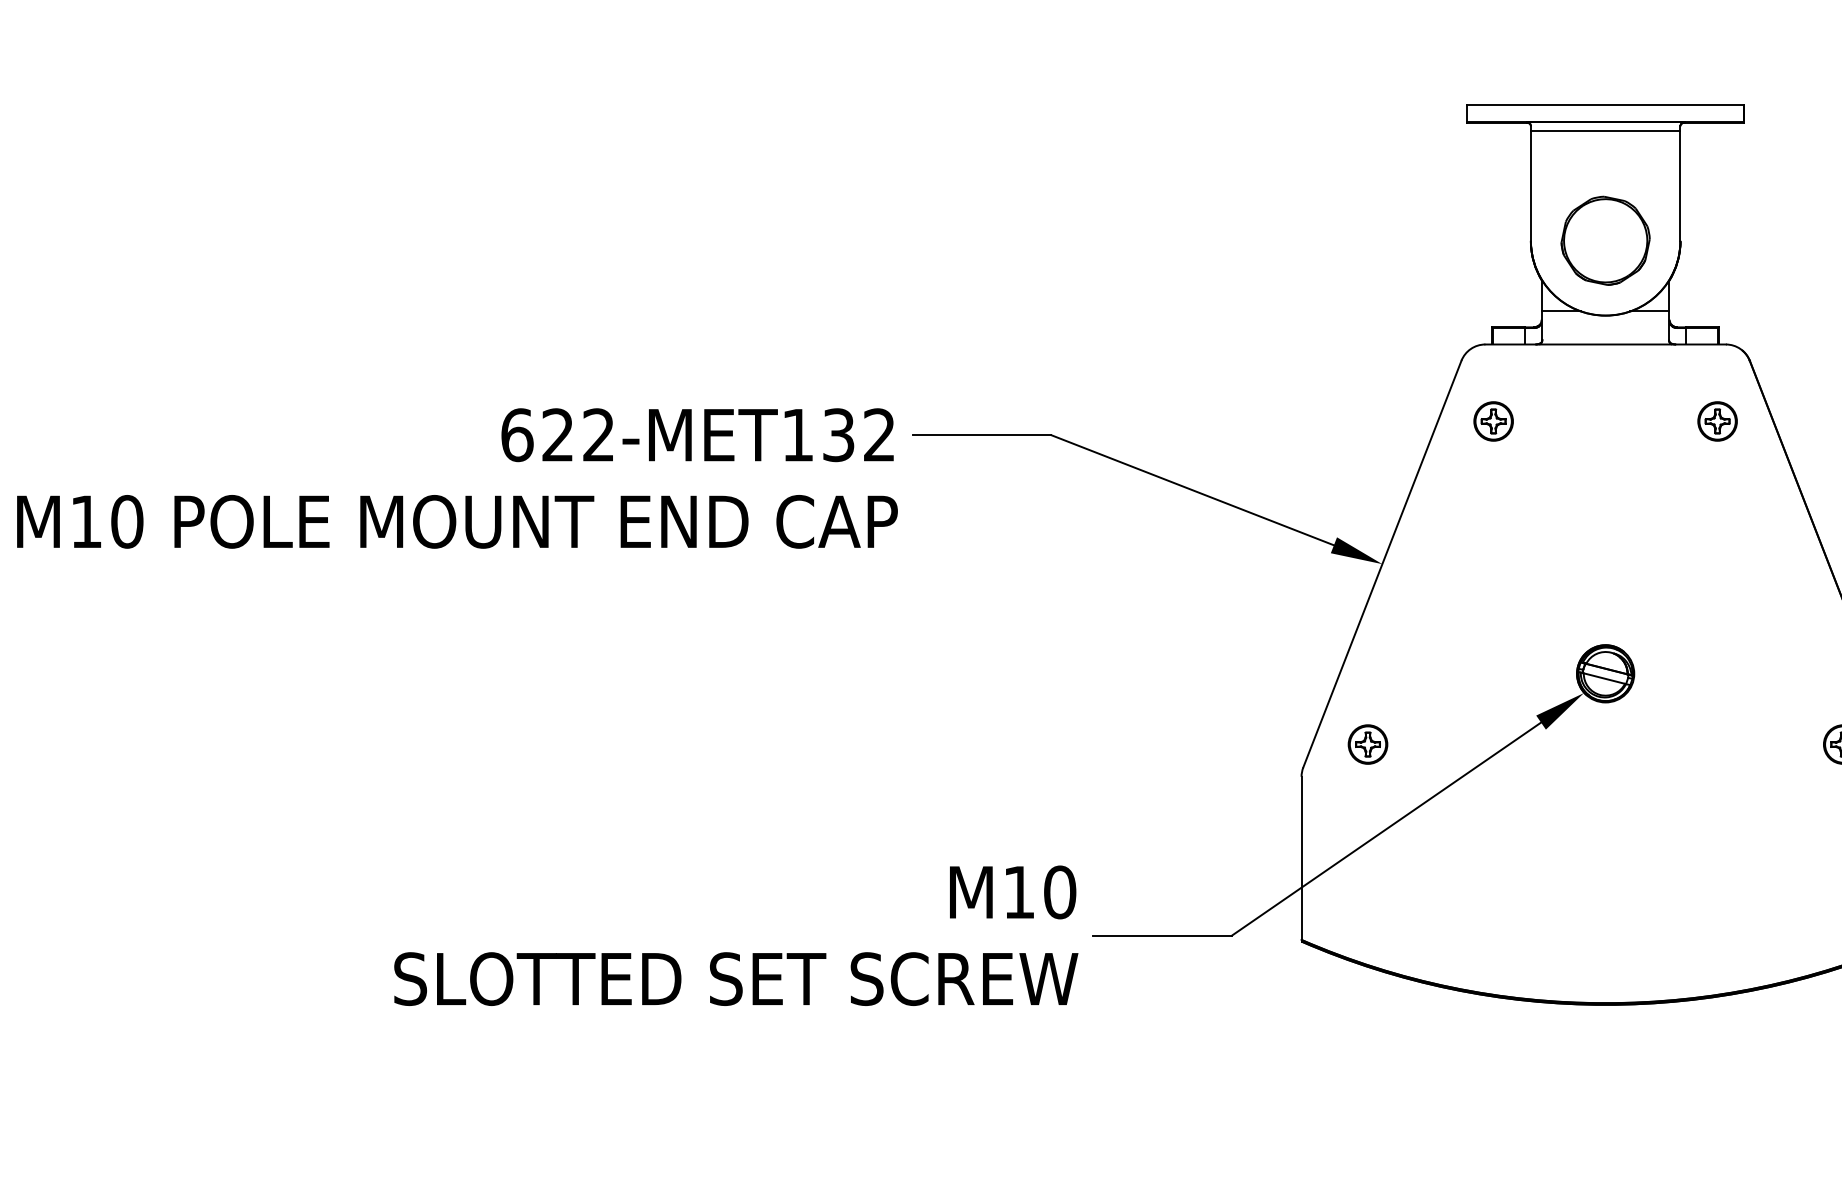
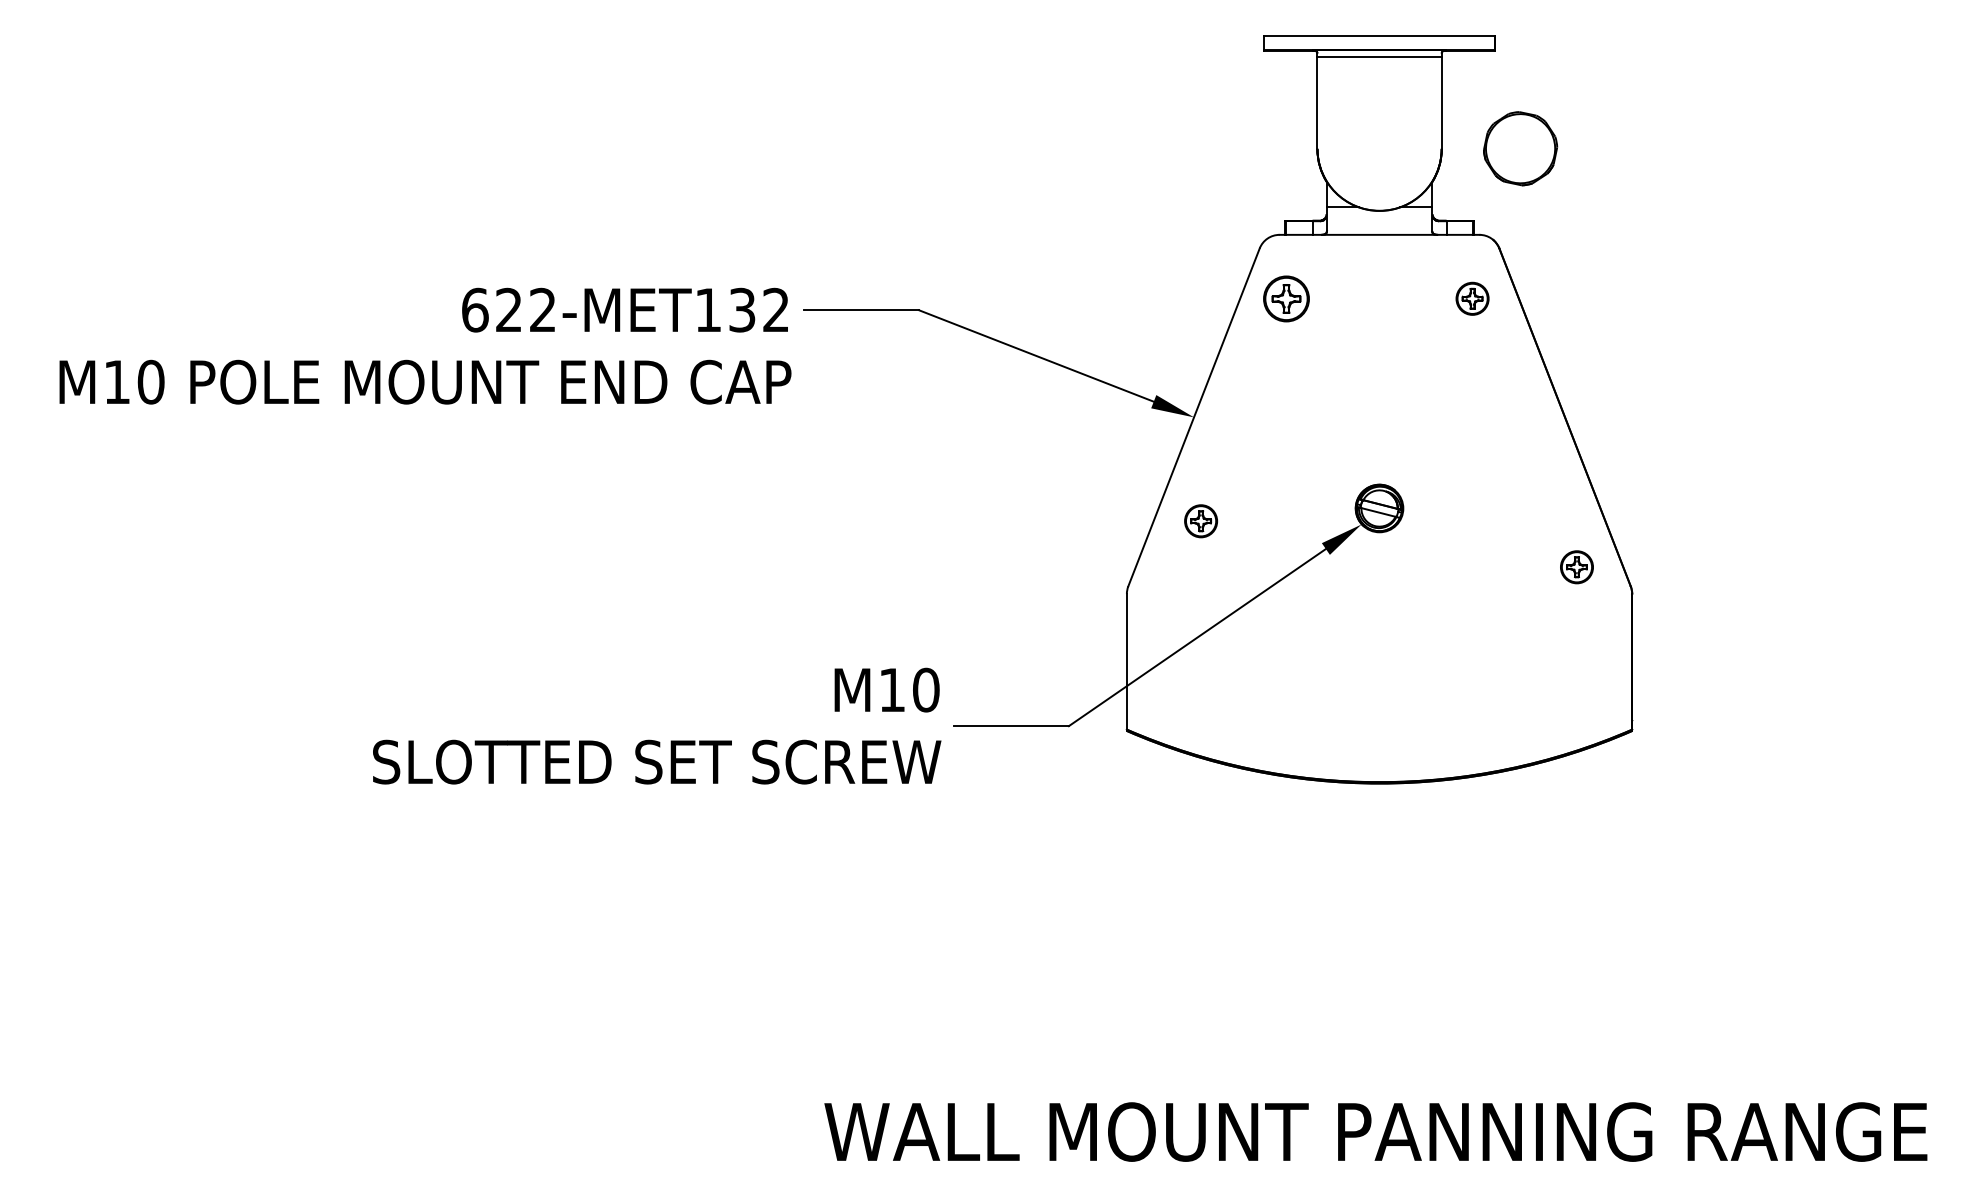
part: (1605, 240) -> (1520, 148), moved
part: (1493, 421) -> (1286, 298), size x1.4
part: (1368, 744) -> (1201, 521), moved

